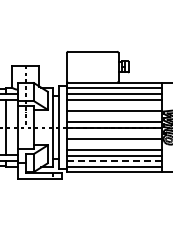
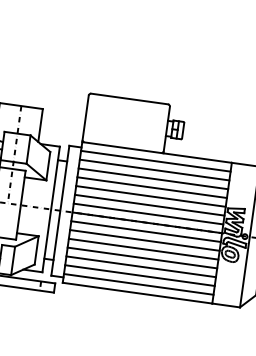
line: (114, 105) -> (152, 188), added
line: (114, 116) -> (149, 205), added
line: (114, 133) -> (146, 232), added
line: (114, 144) -> (143, 249), added
line: (114, 161) -> (139, 276), dashed -> solid

